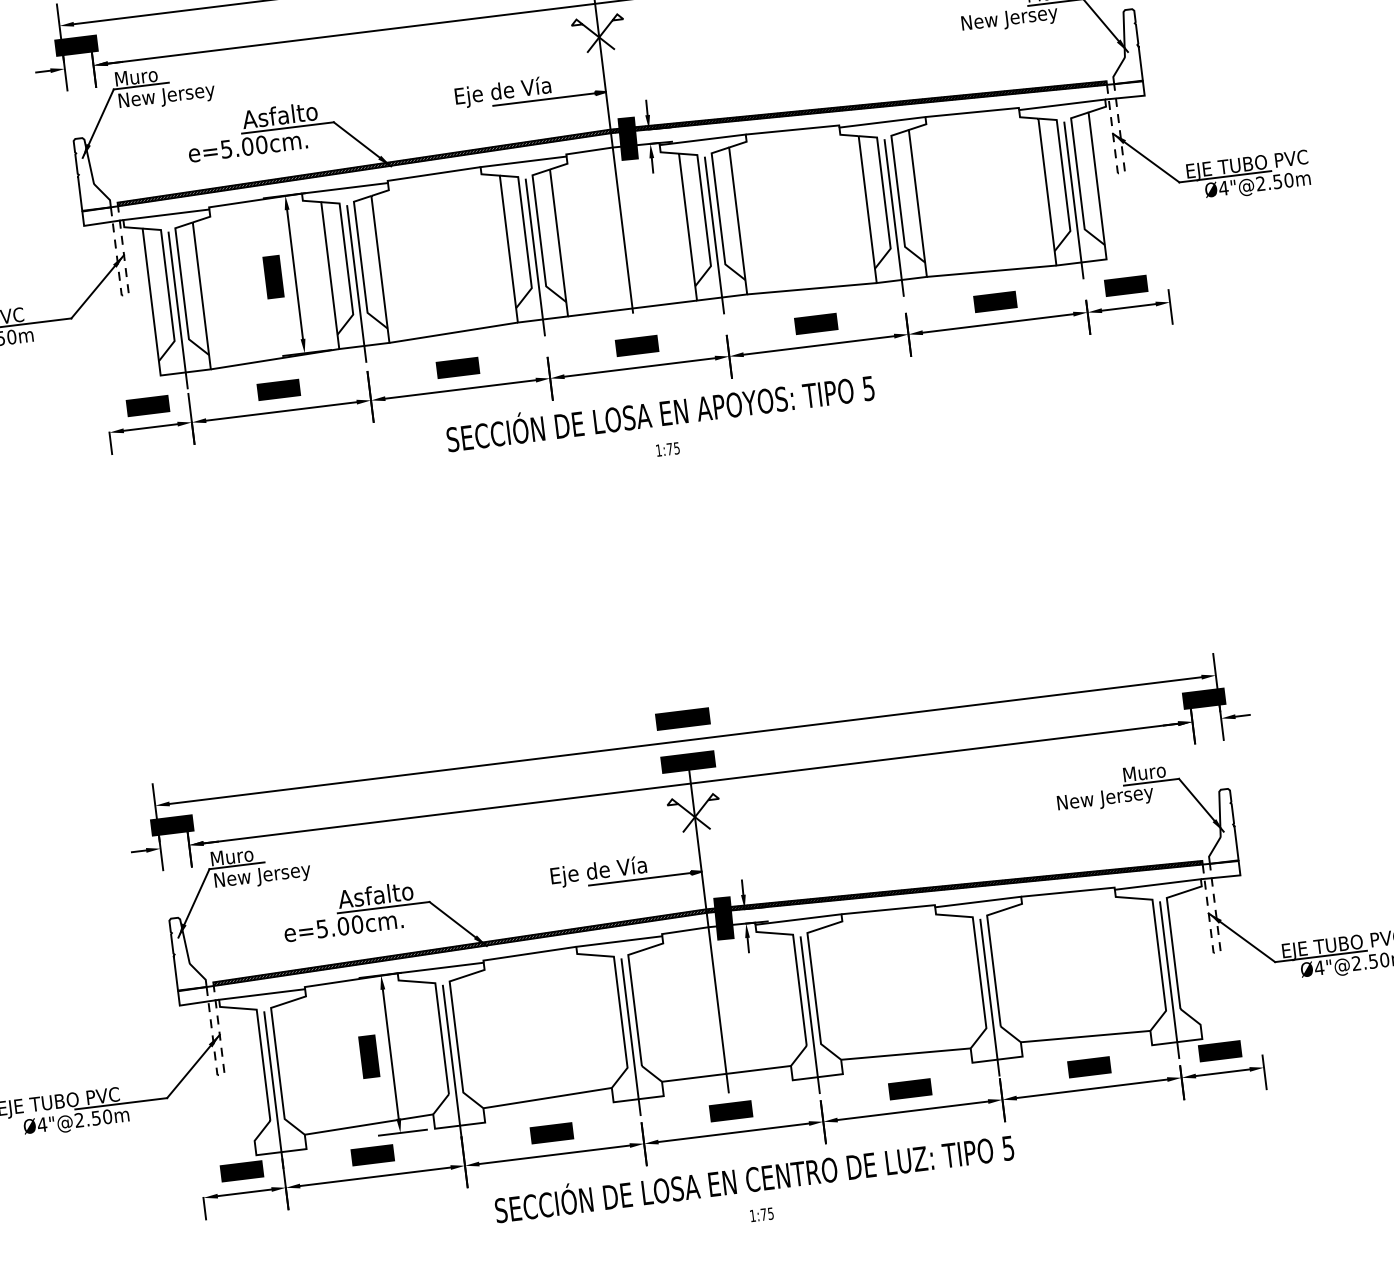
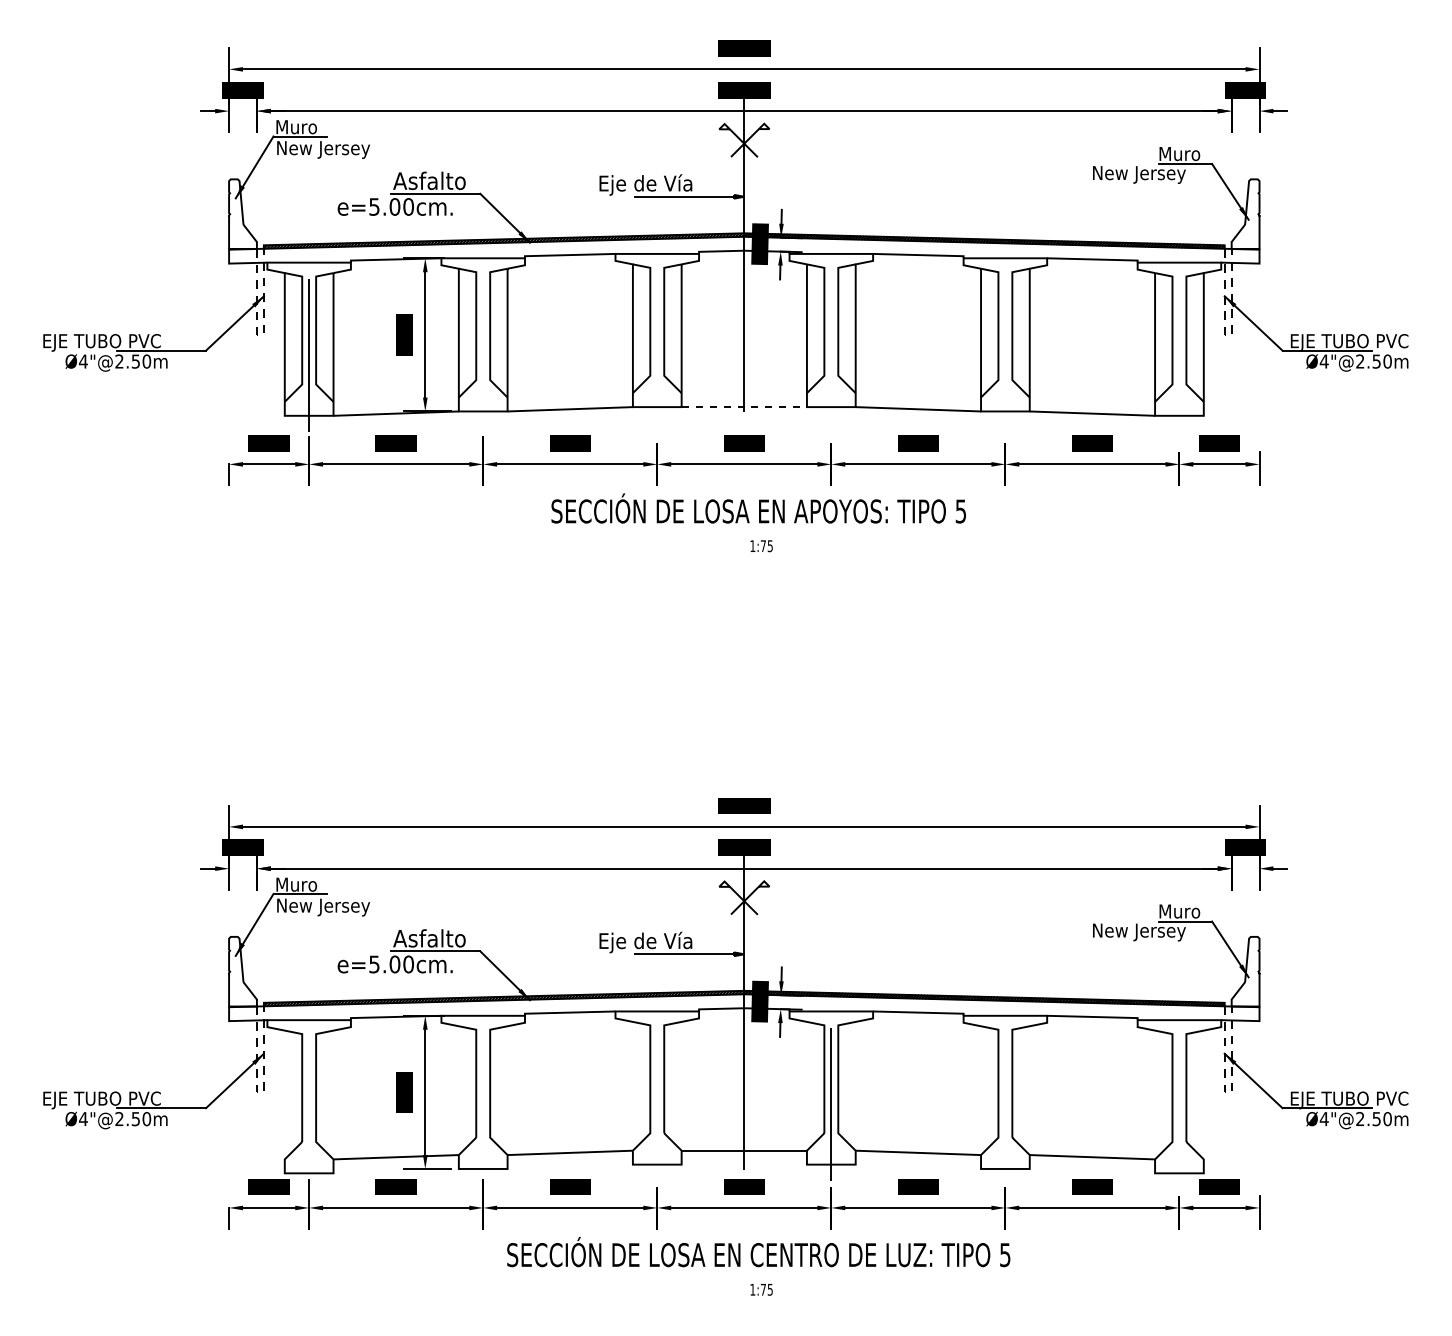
line: (1073, 200) -> (1179, 355), removed
line: (894, 217) -> (1005, 350), removed
line: (714, 235) -> (831, 346), removed
line: (535, 257) -> (657, 346), removed
line: (356, 283) -> (483, 350), removed
line: (632, 308) -> (744, 407), solid -> dashed
line: (1169, 979) -> (1179, 1112), removed
line: (990, 997) -> (1005, 1108), removed
line: (631, 1037) -> (657, 1104), removed
line: (452, 1063) -> (483, 1108), removed
line: (274, 1089) -> (309, 1112), removed

